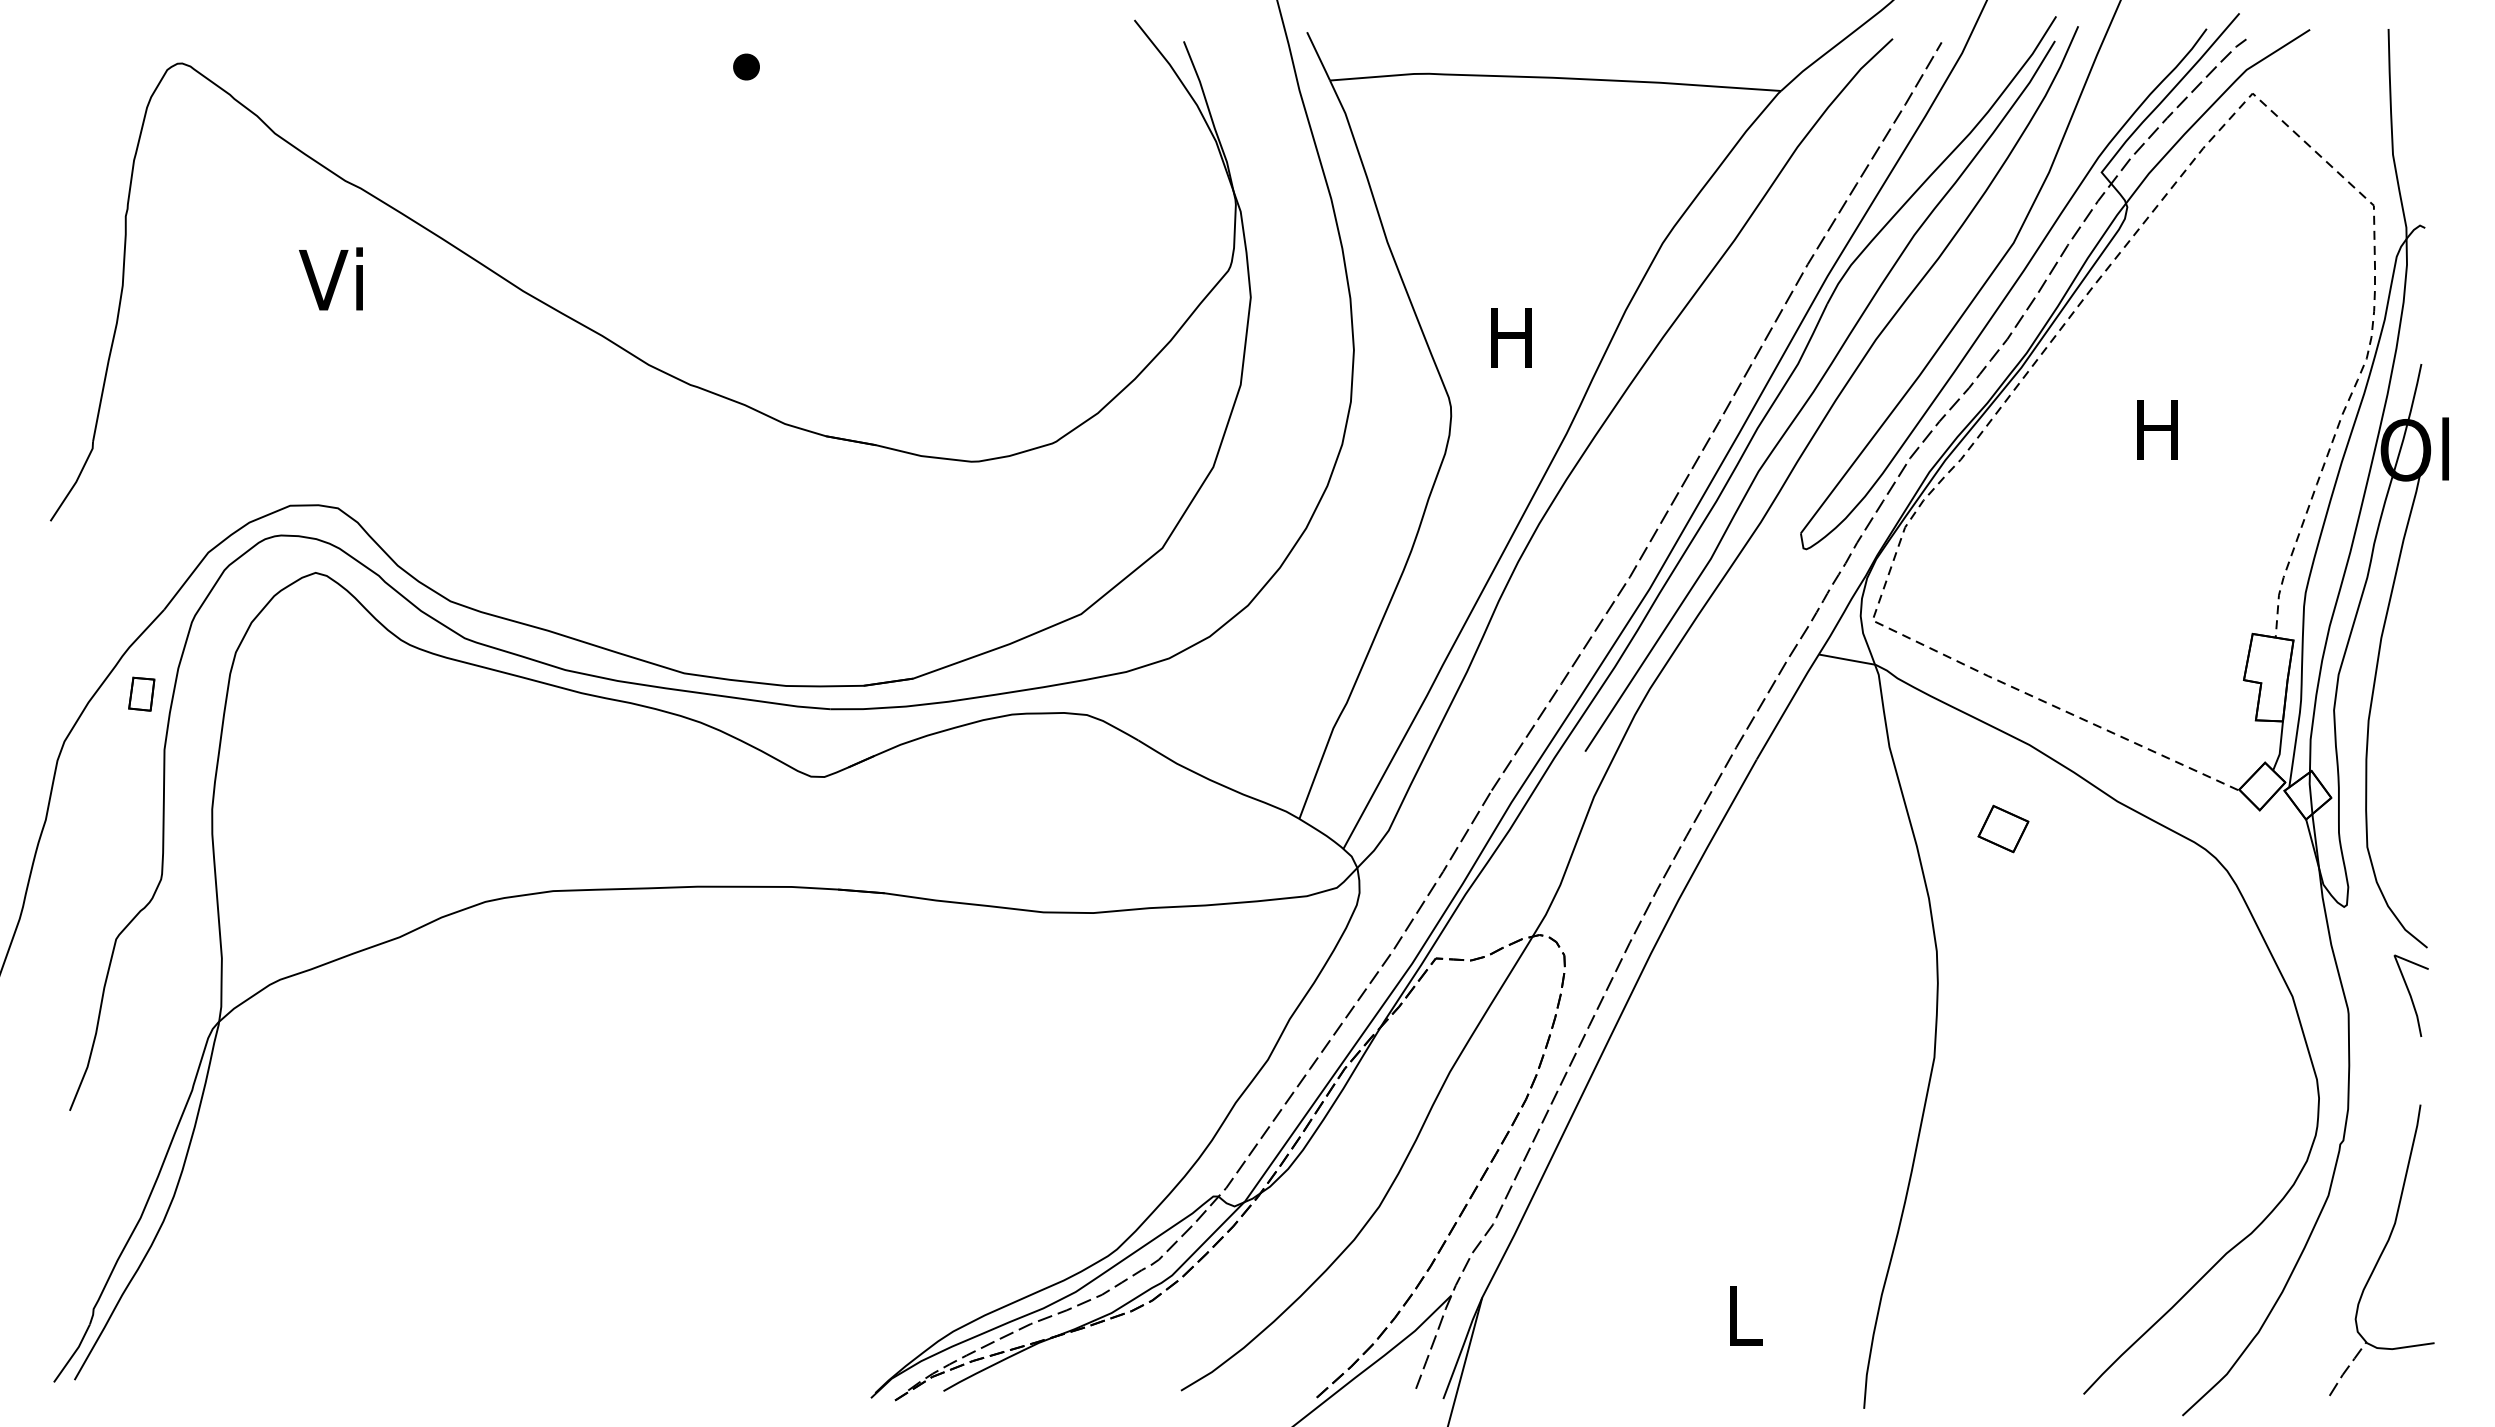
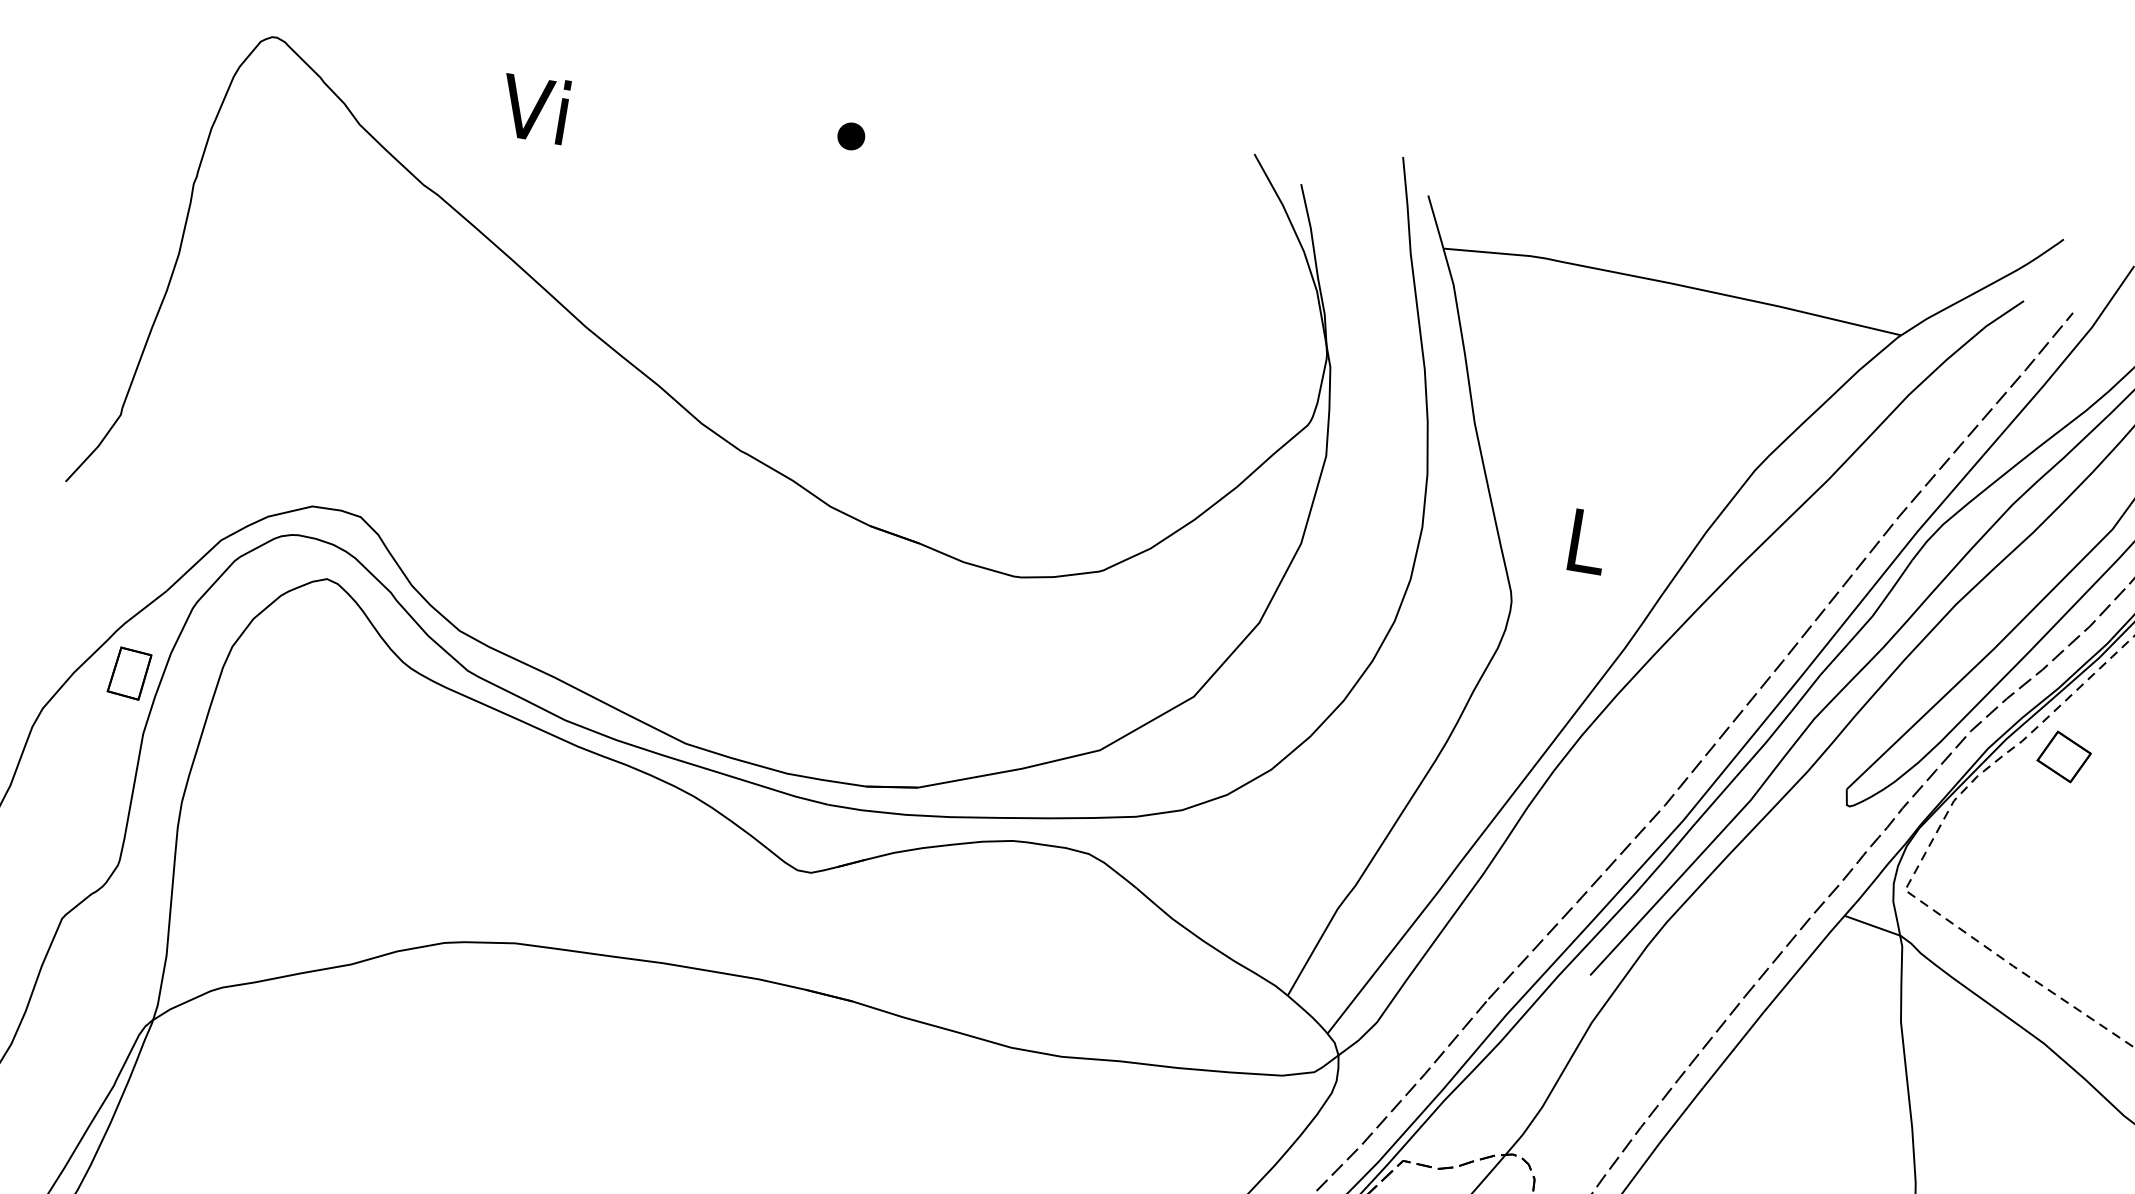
text: (330, 278) -> (533, 107), moved
text: (1511, 337) -> (1585, 540), H -> L
part: (141, 693) -> (129, 672), size x1.43
part: (2003, 828) -> (2064, 756), moved

